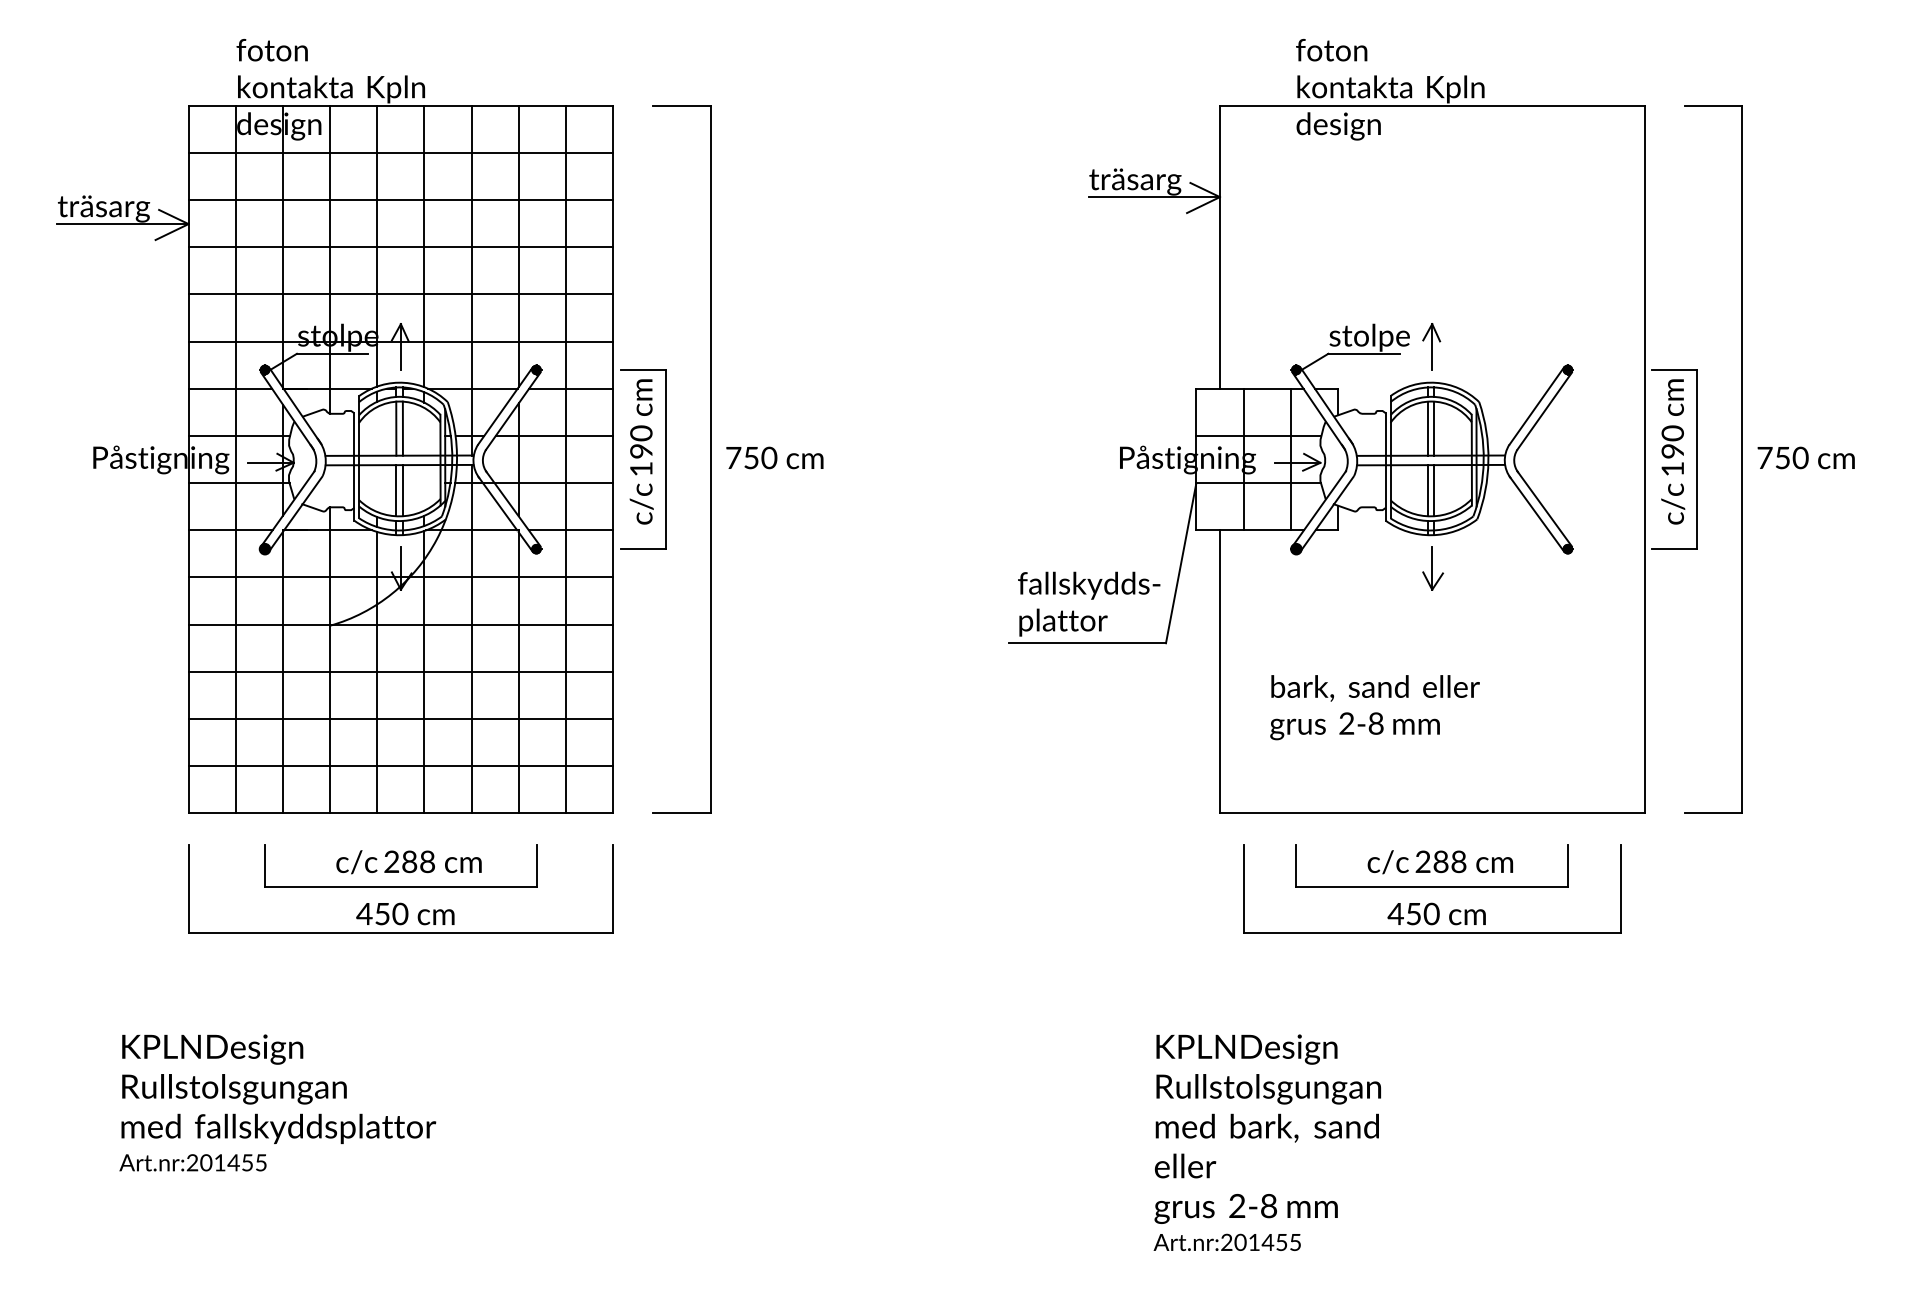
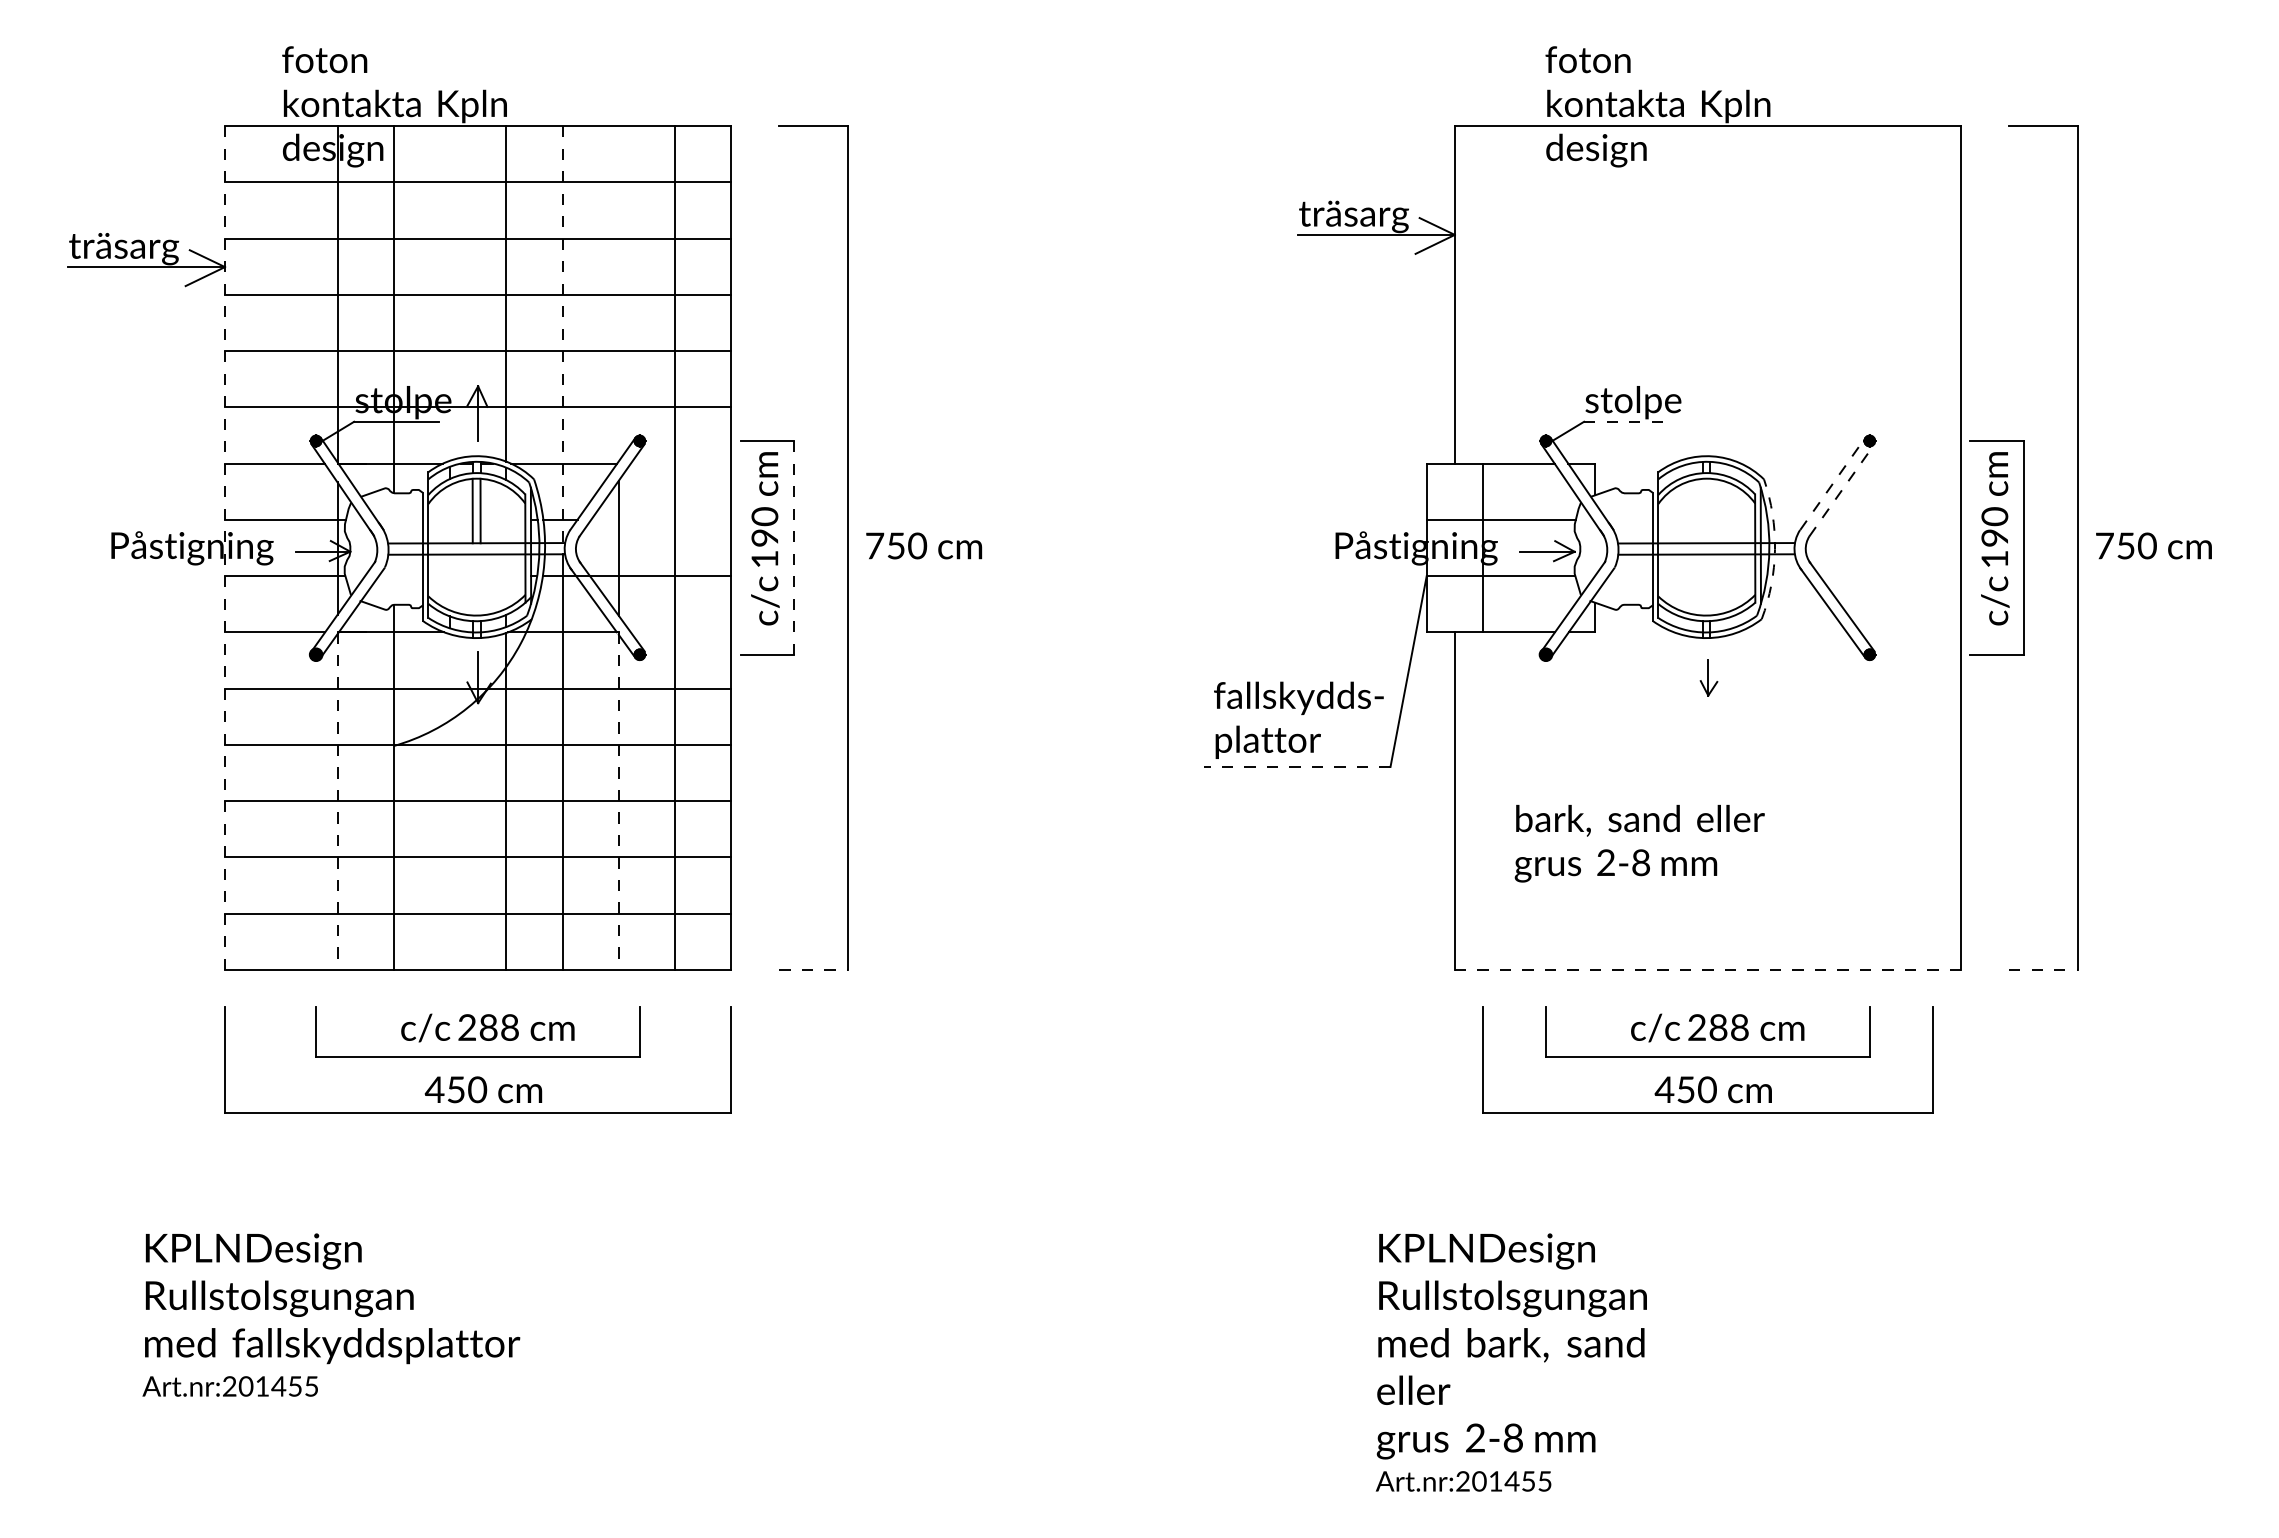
line: (377, 246) -> (450, 293), removed
line: (518, 246) -> (618, 293), removed
line: (471, 280) -> (562, 334), solid -> dashed
part: (1431, 346) -> (1707, 413), removed
line: (1363, 353) -> (1626, 421), solid -> dashed
line: (571, 388) -> (681, 463), removed
line: (1537, 405) -> (1833, 483), solid -> dashed
line: (1545, 410) -> (1842, 489), solid -> dashed
line: (1427, 428) -> (1702, 510), removed
line: (1434, 428) -> (1710, 510), removed
line: (554, 435) -> (661, 519), removed
line: (189, 459) -> (225, 547), solid -> dashed
line: (235, 459) -> (281, 547), removed
line: (666, 459) -> (794, 547), solid -> dashed
line: (1290, 459) -> (1539, 547), removed
arc: (1488, 460) -> (1775, 549), solid -> dashed
line: (396, 490) -> (472, 584), removed
line: (402, 490) -> (480, 584), removed
line: (1427, 490) -> (1702, 584), removed
line: (1434, 490) -> (1710, 584), removed
line: (570, 530) -> (680, 632), removed
part: (1432, 568) -> (1708, 677), size x0.7
line: (1087, 642) -> (1296, 766), solid -> dashed
line: (282, 672) -> (337, 801), solid -> dashed
line: (377, 672) -> (450, 801), removed
line: (518, 672) -> (618, 801), solid -> dashed
line: (682, 813) -> (814, 969), solid -> dashed
line: (1432, 813) -> (1708, 969), solid -> dashed
line: (1713, 813) -> (2043, 969), solid -> dashed

